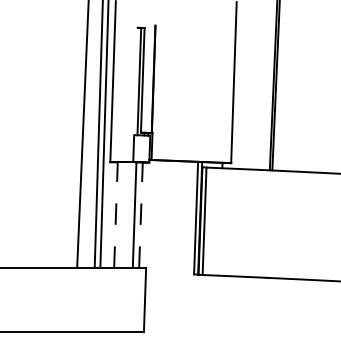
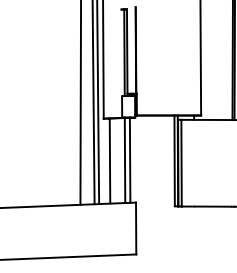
line: (115, 215) -> (109, 161), dashed -> solid
line: (140, 215) -> (129, 160), dashed -> solid

